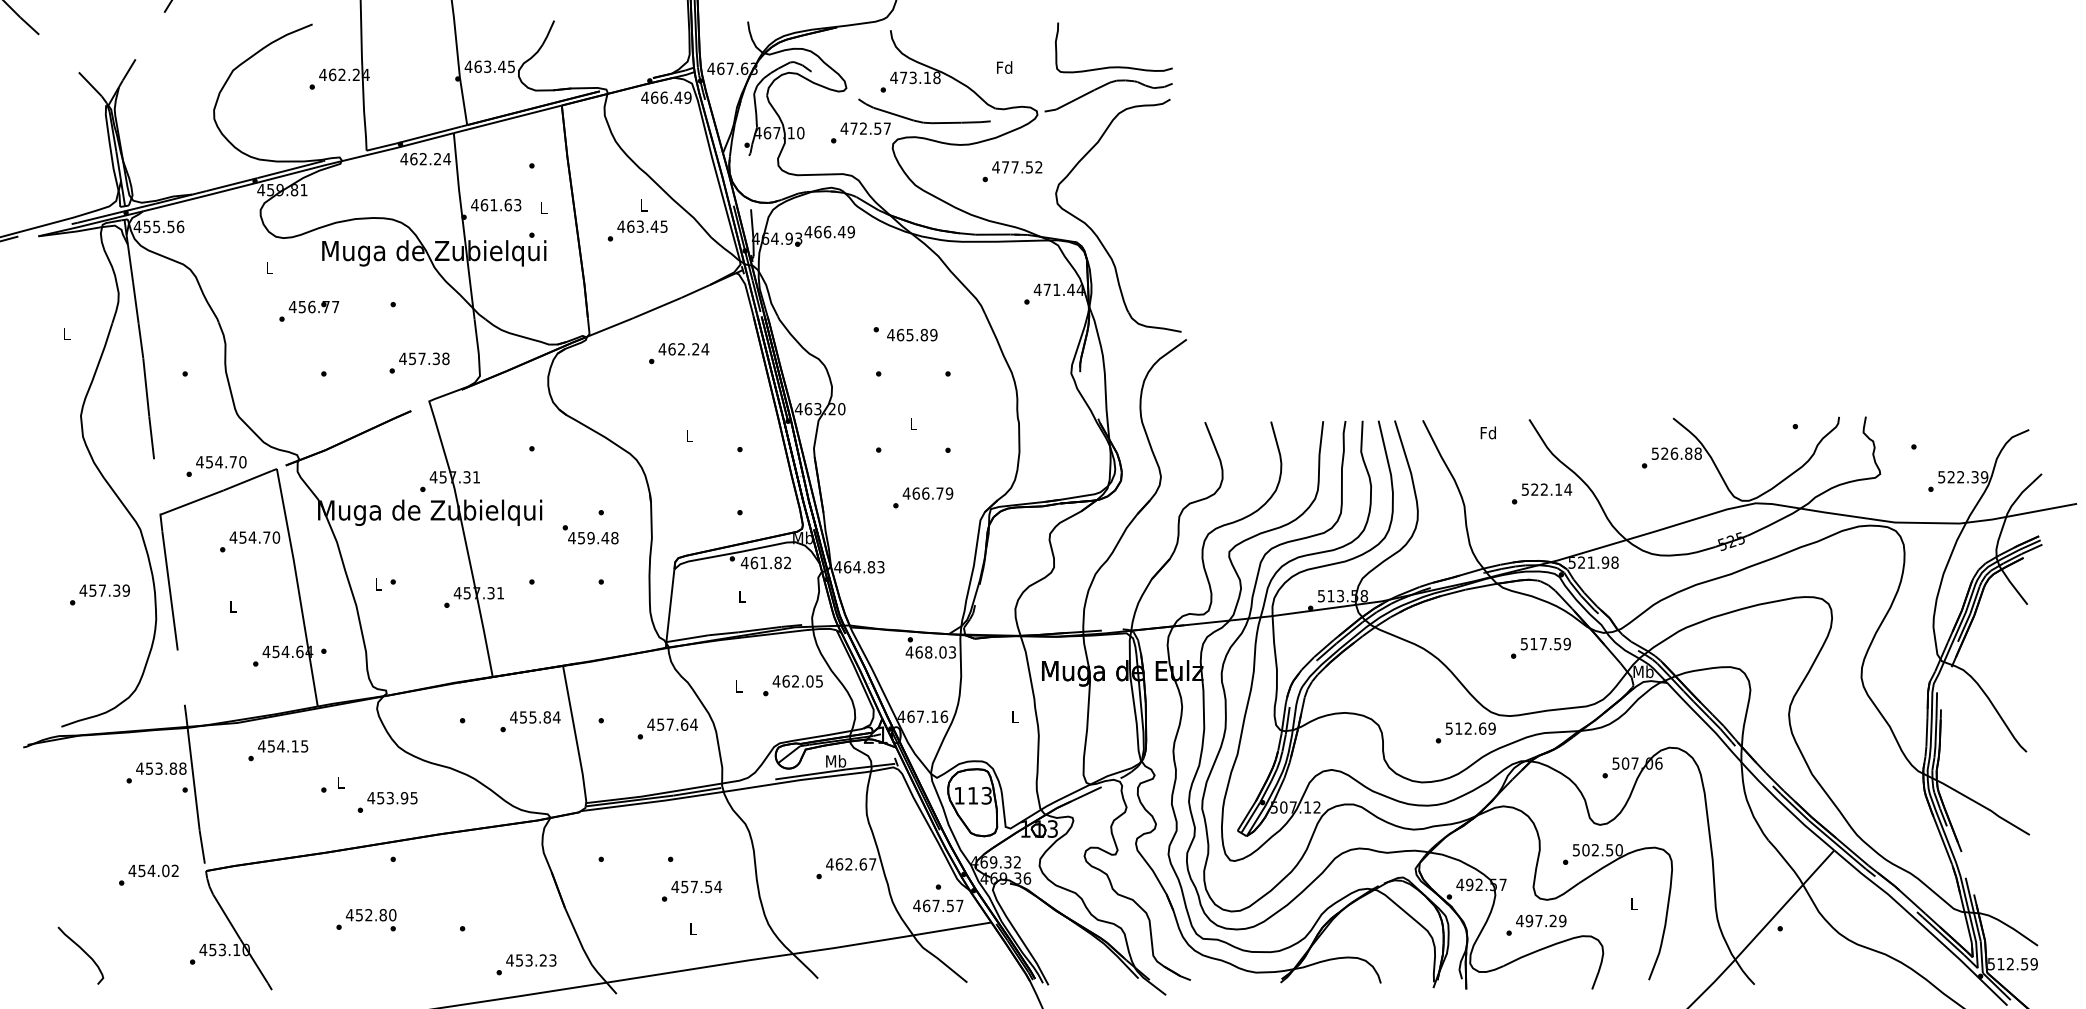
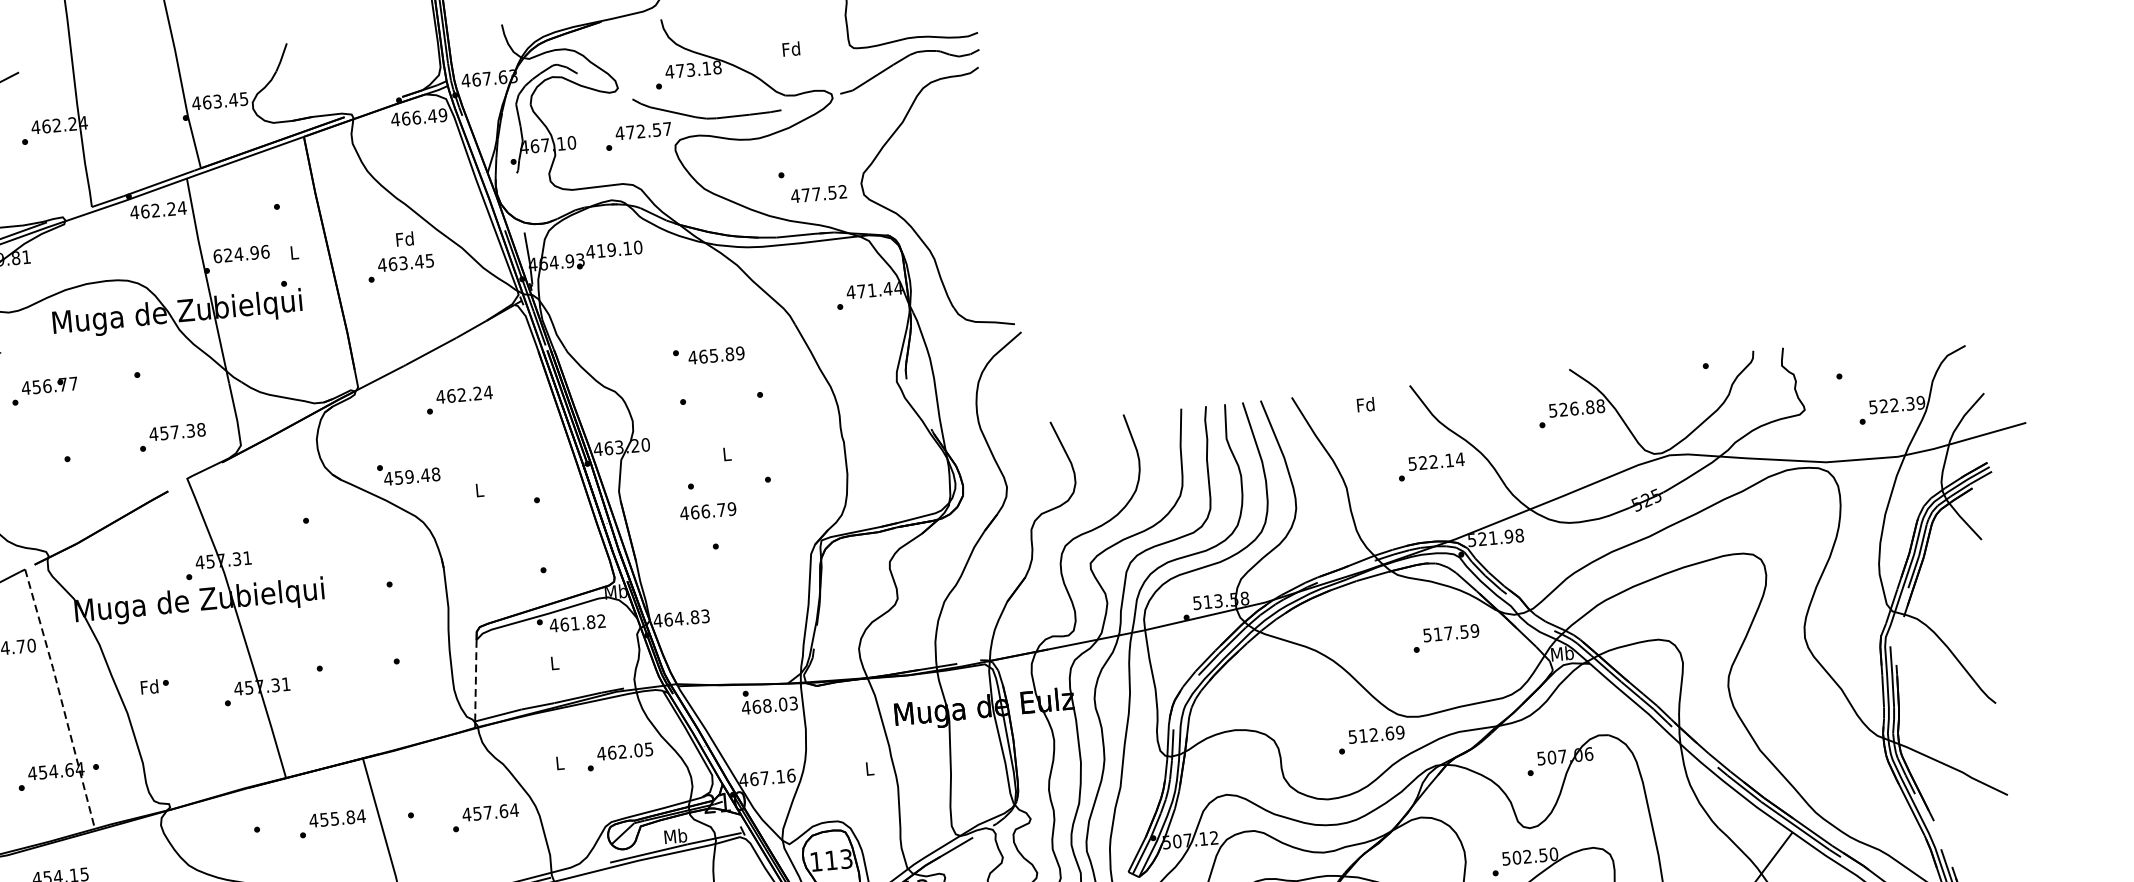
text: (1017, 167) -> (819, 194), moved
text: (643, 204) -> (404, 238), L -> Fd
text: (496, 205) -> (241, 254), 461.63 -> 624.96
text: (834, 231) -> (619, 248), 466.49 -> 419.10
text: (927, 493) -> (707, 511), moved
text: (590, 534) -> (408, 472), moved
text: (377, 584) -> (148, 687), L -> Fd
line: (298, 587) -> (61, 698), solid -> dashed
line: (670, 605) -> (475, 680), solid -> dashed

